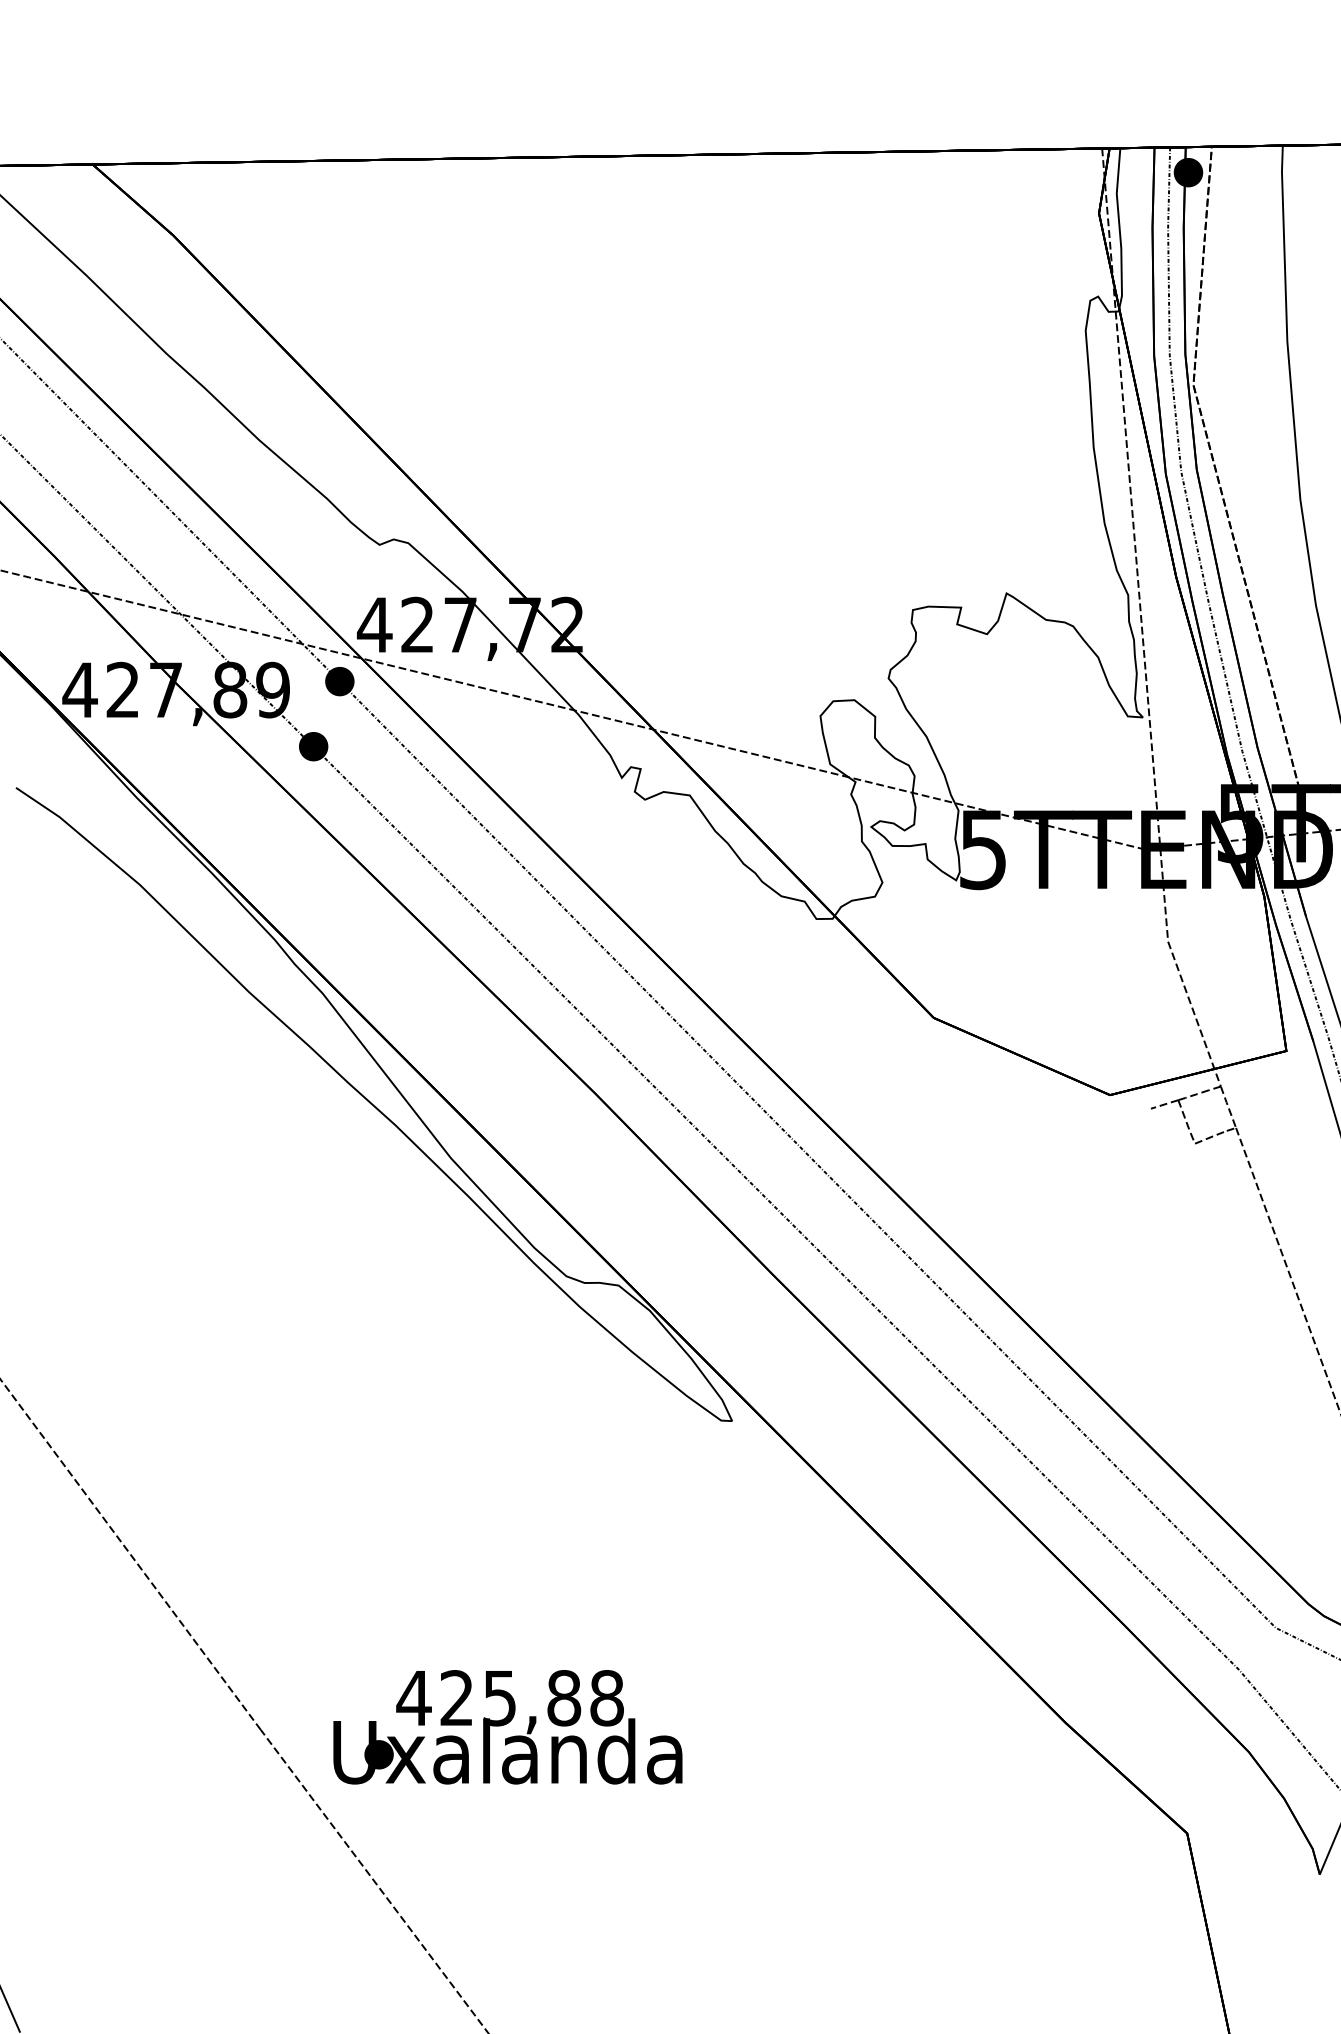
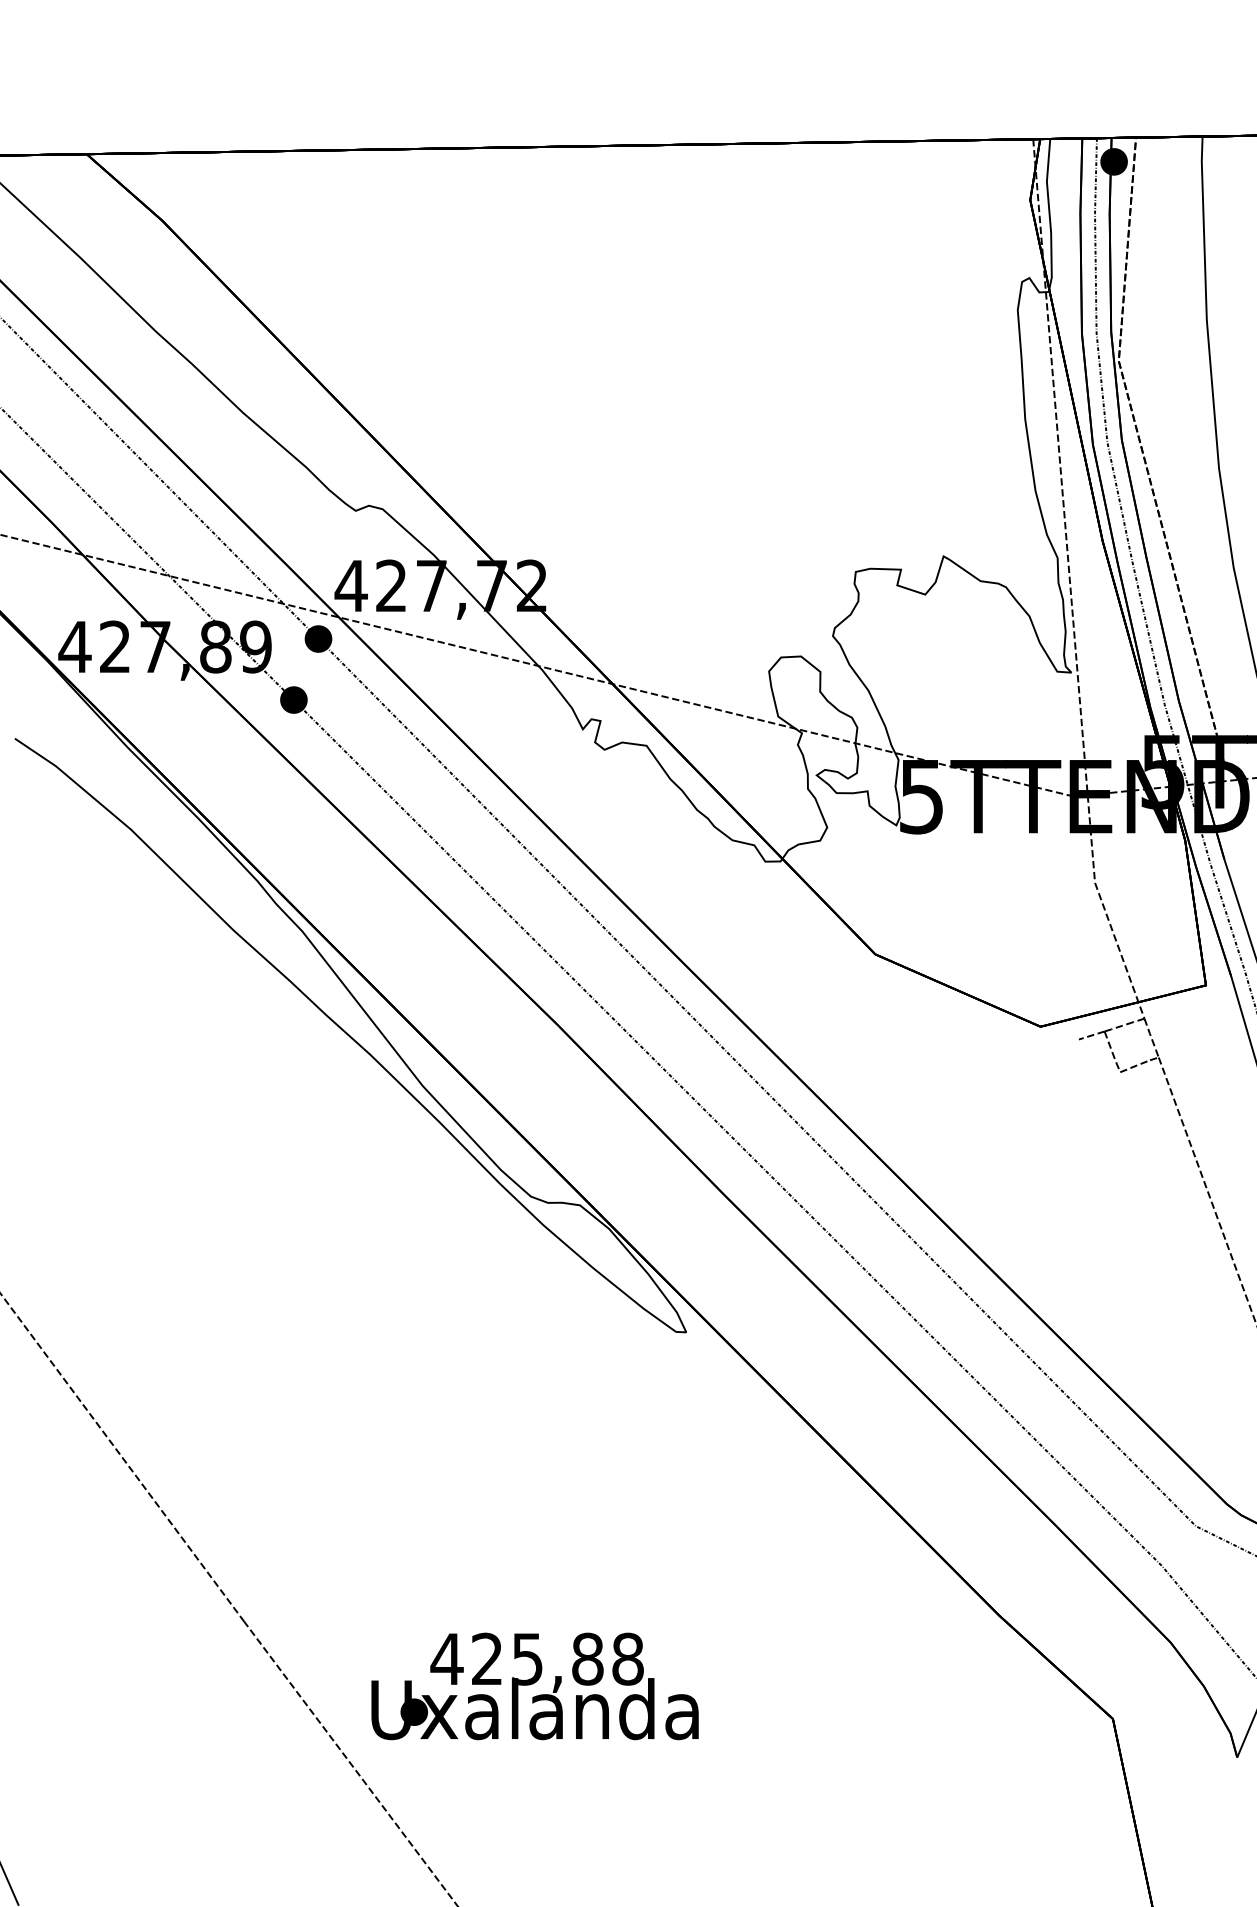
text: (507, 1727) -> (534, 1686), moved

